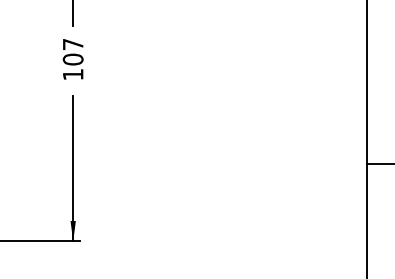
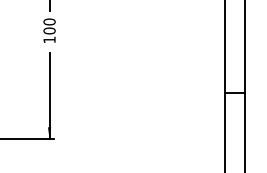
text: (73, 43) -> (49, 21), 107 -> 100

